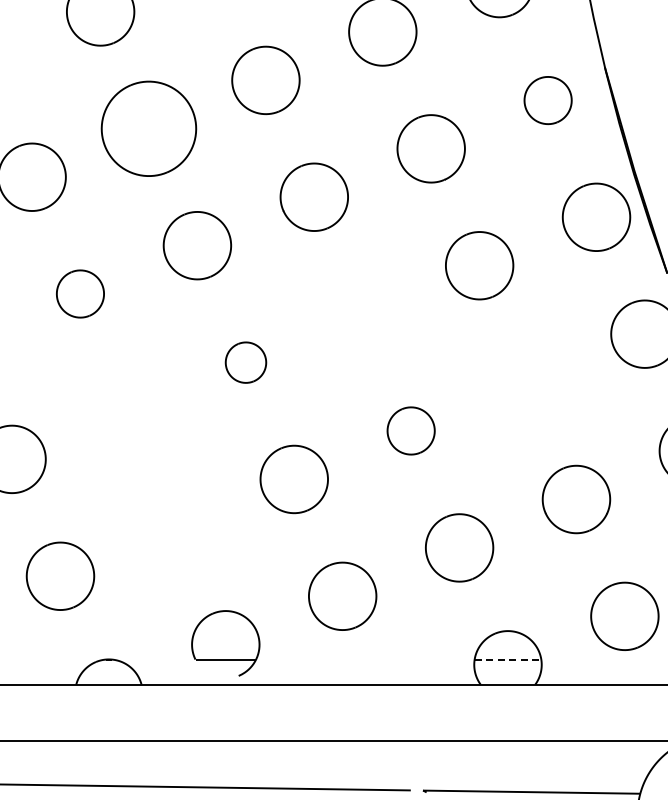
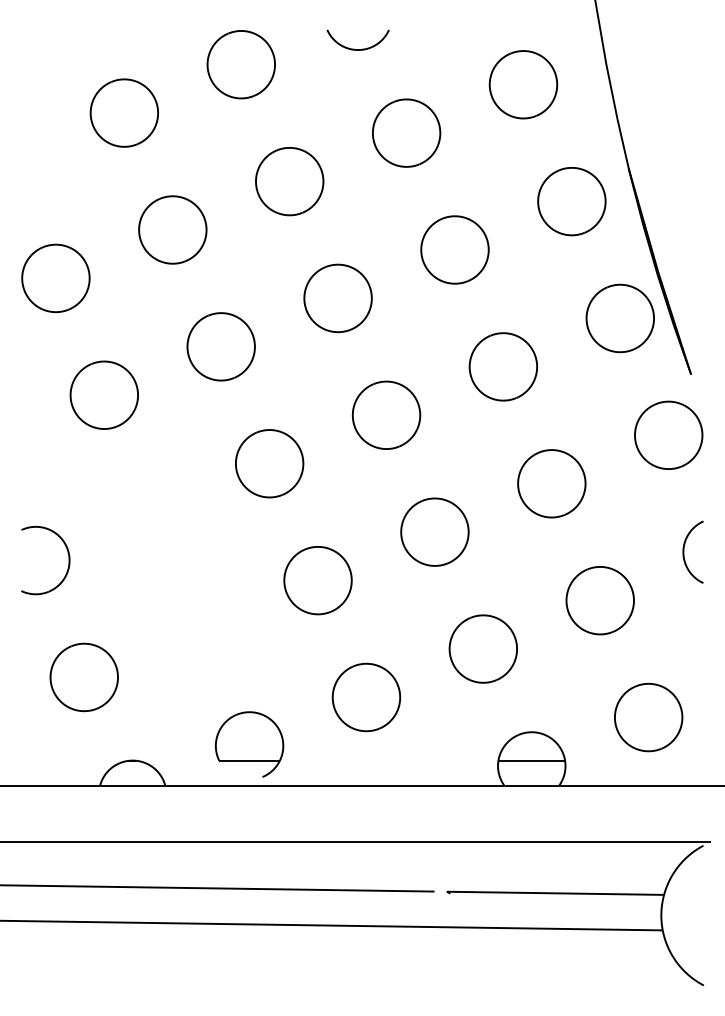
part: (547, 100) -> (571, 201), size x1.43
part: (148, 128) -> (172, 229), size x0.71
part: (79, 293) -> (103, 394), size x1.43
part: (362, 313) -> (386, 414), added
part: (245, 362) -> (269, 463), size x1.67
part: (527, 382) -> (551, 483), added
part: (410, 430) -> (434, 531), size x1.43
line: (508, 659) -> (532, 760), dashed -> solid

